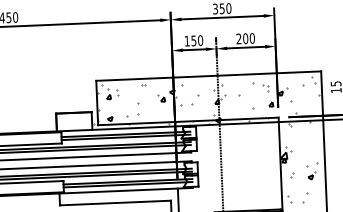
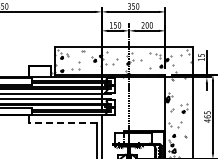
line: (114, 202) -> (62, 122), solid -> dashed

